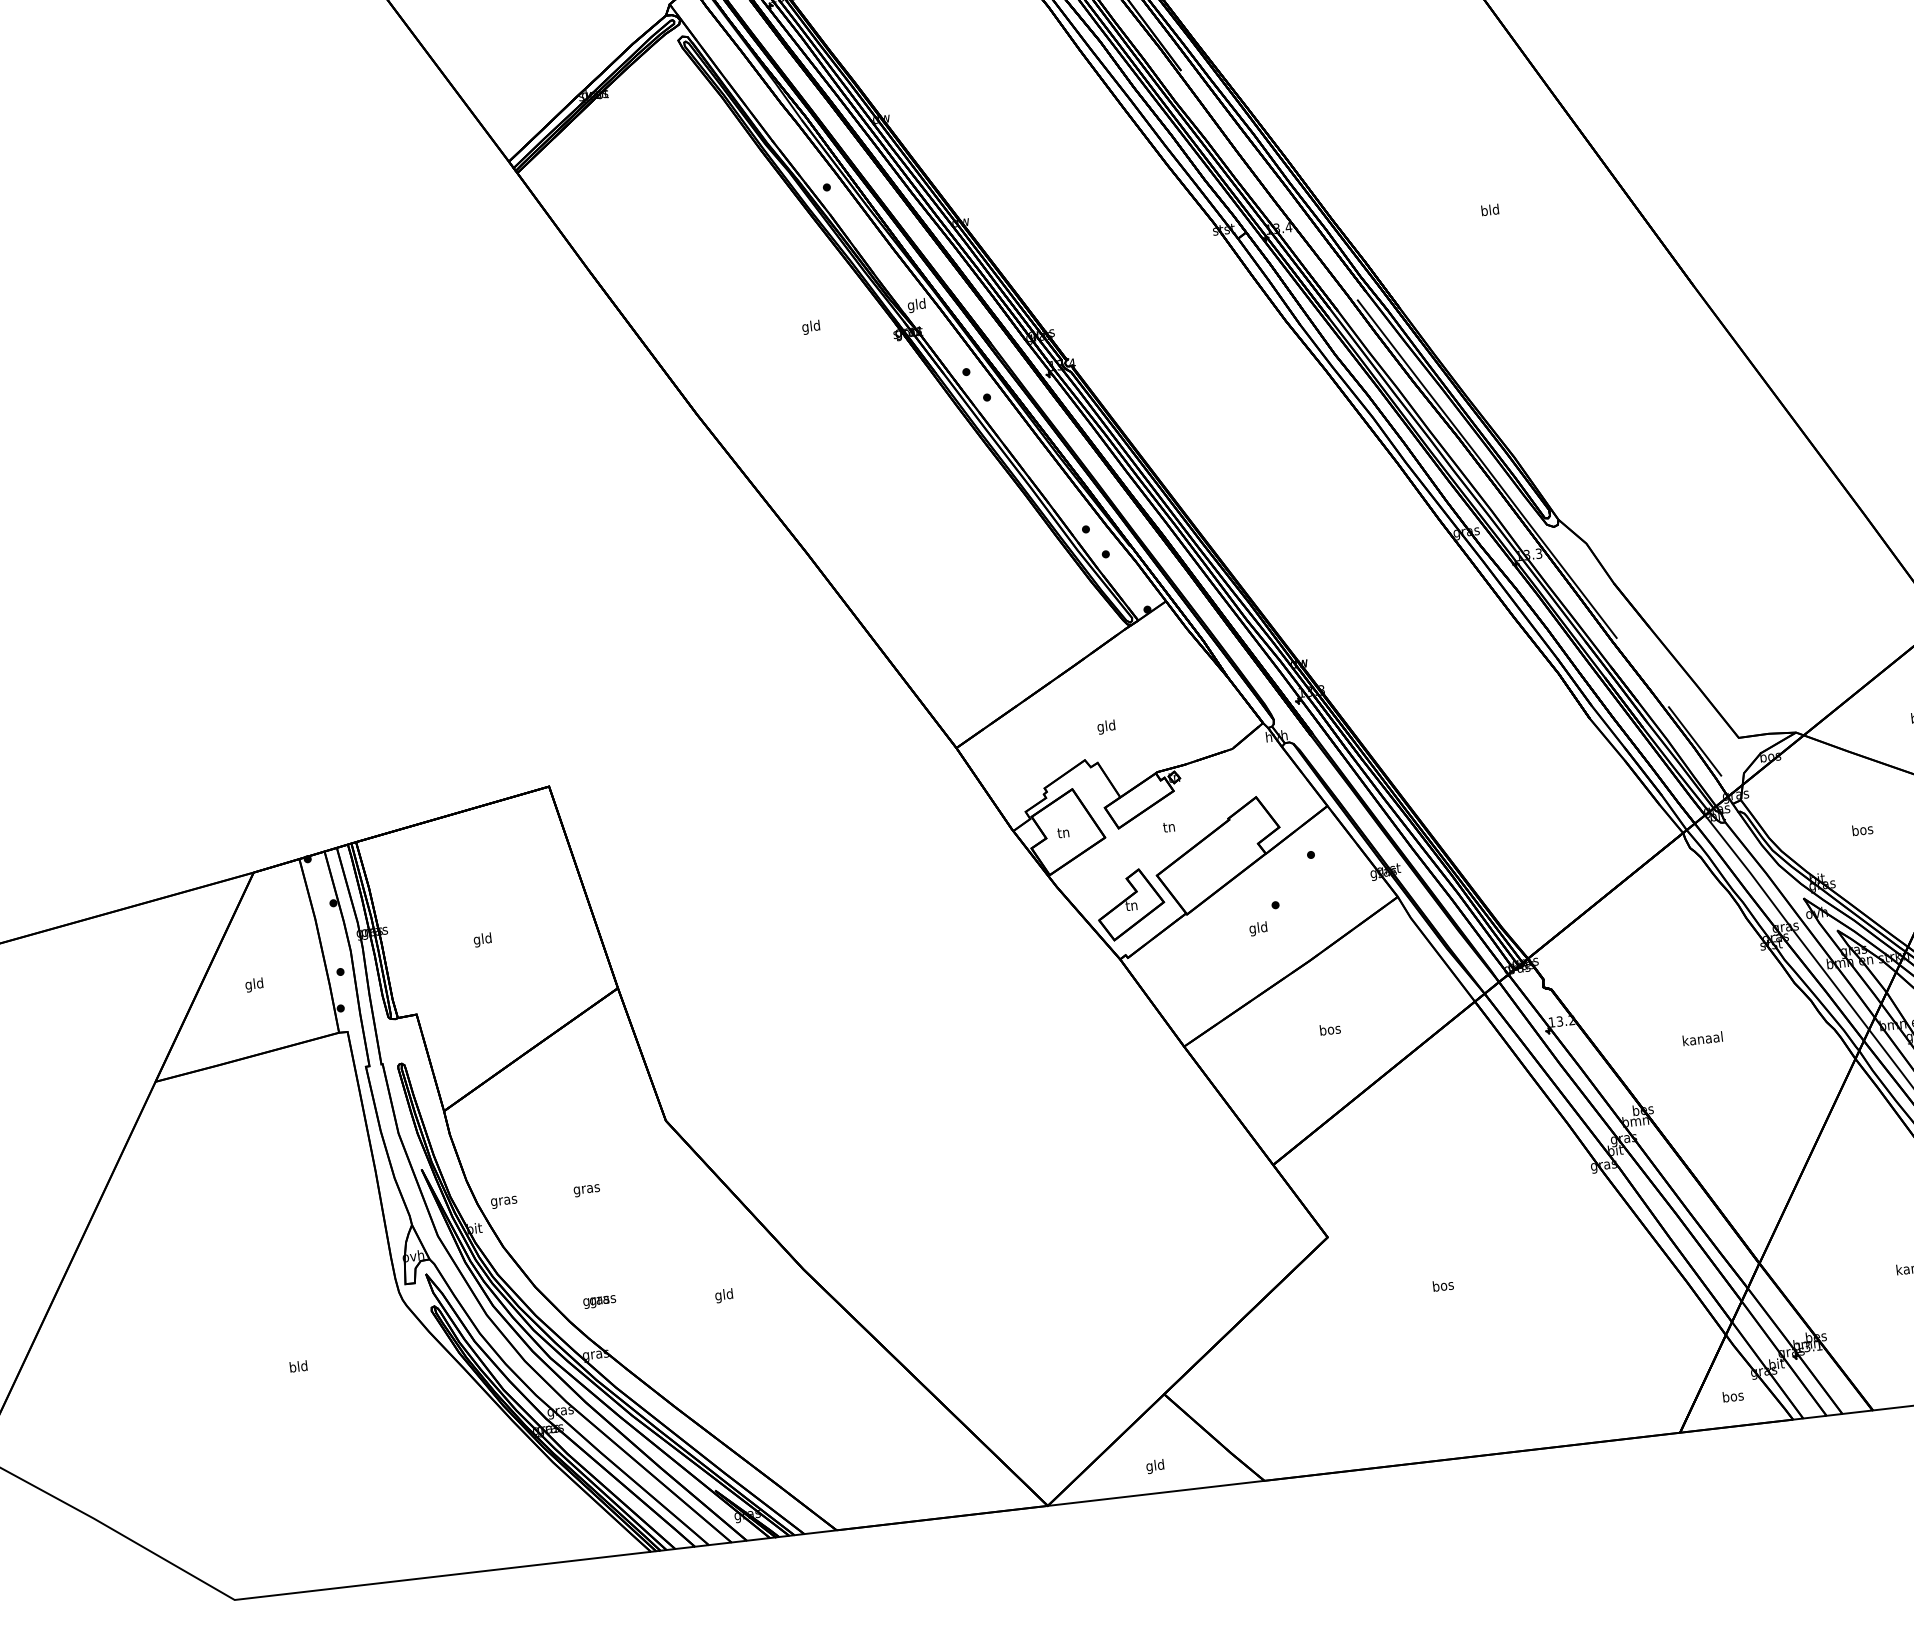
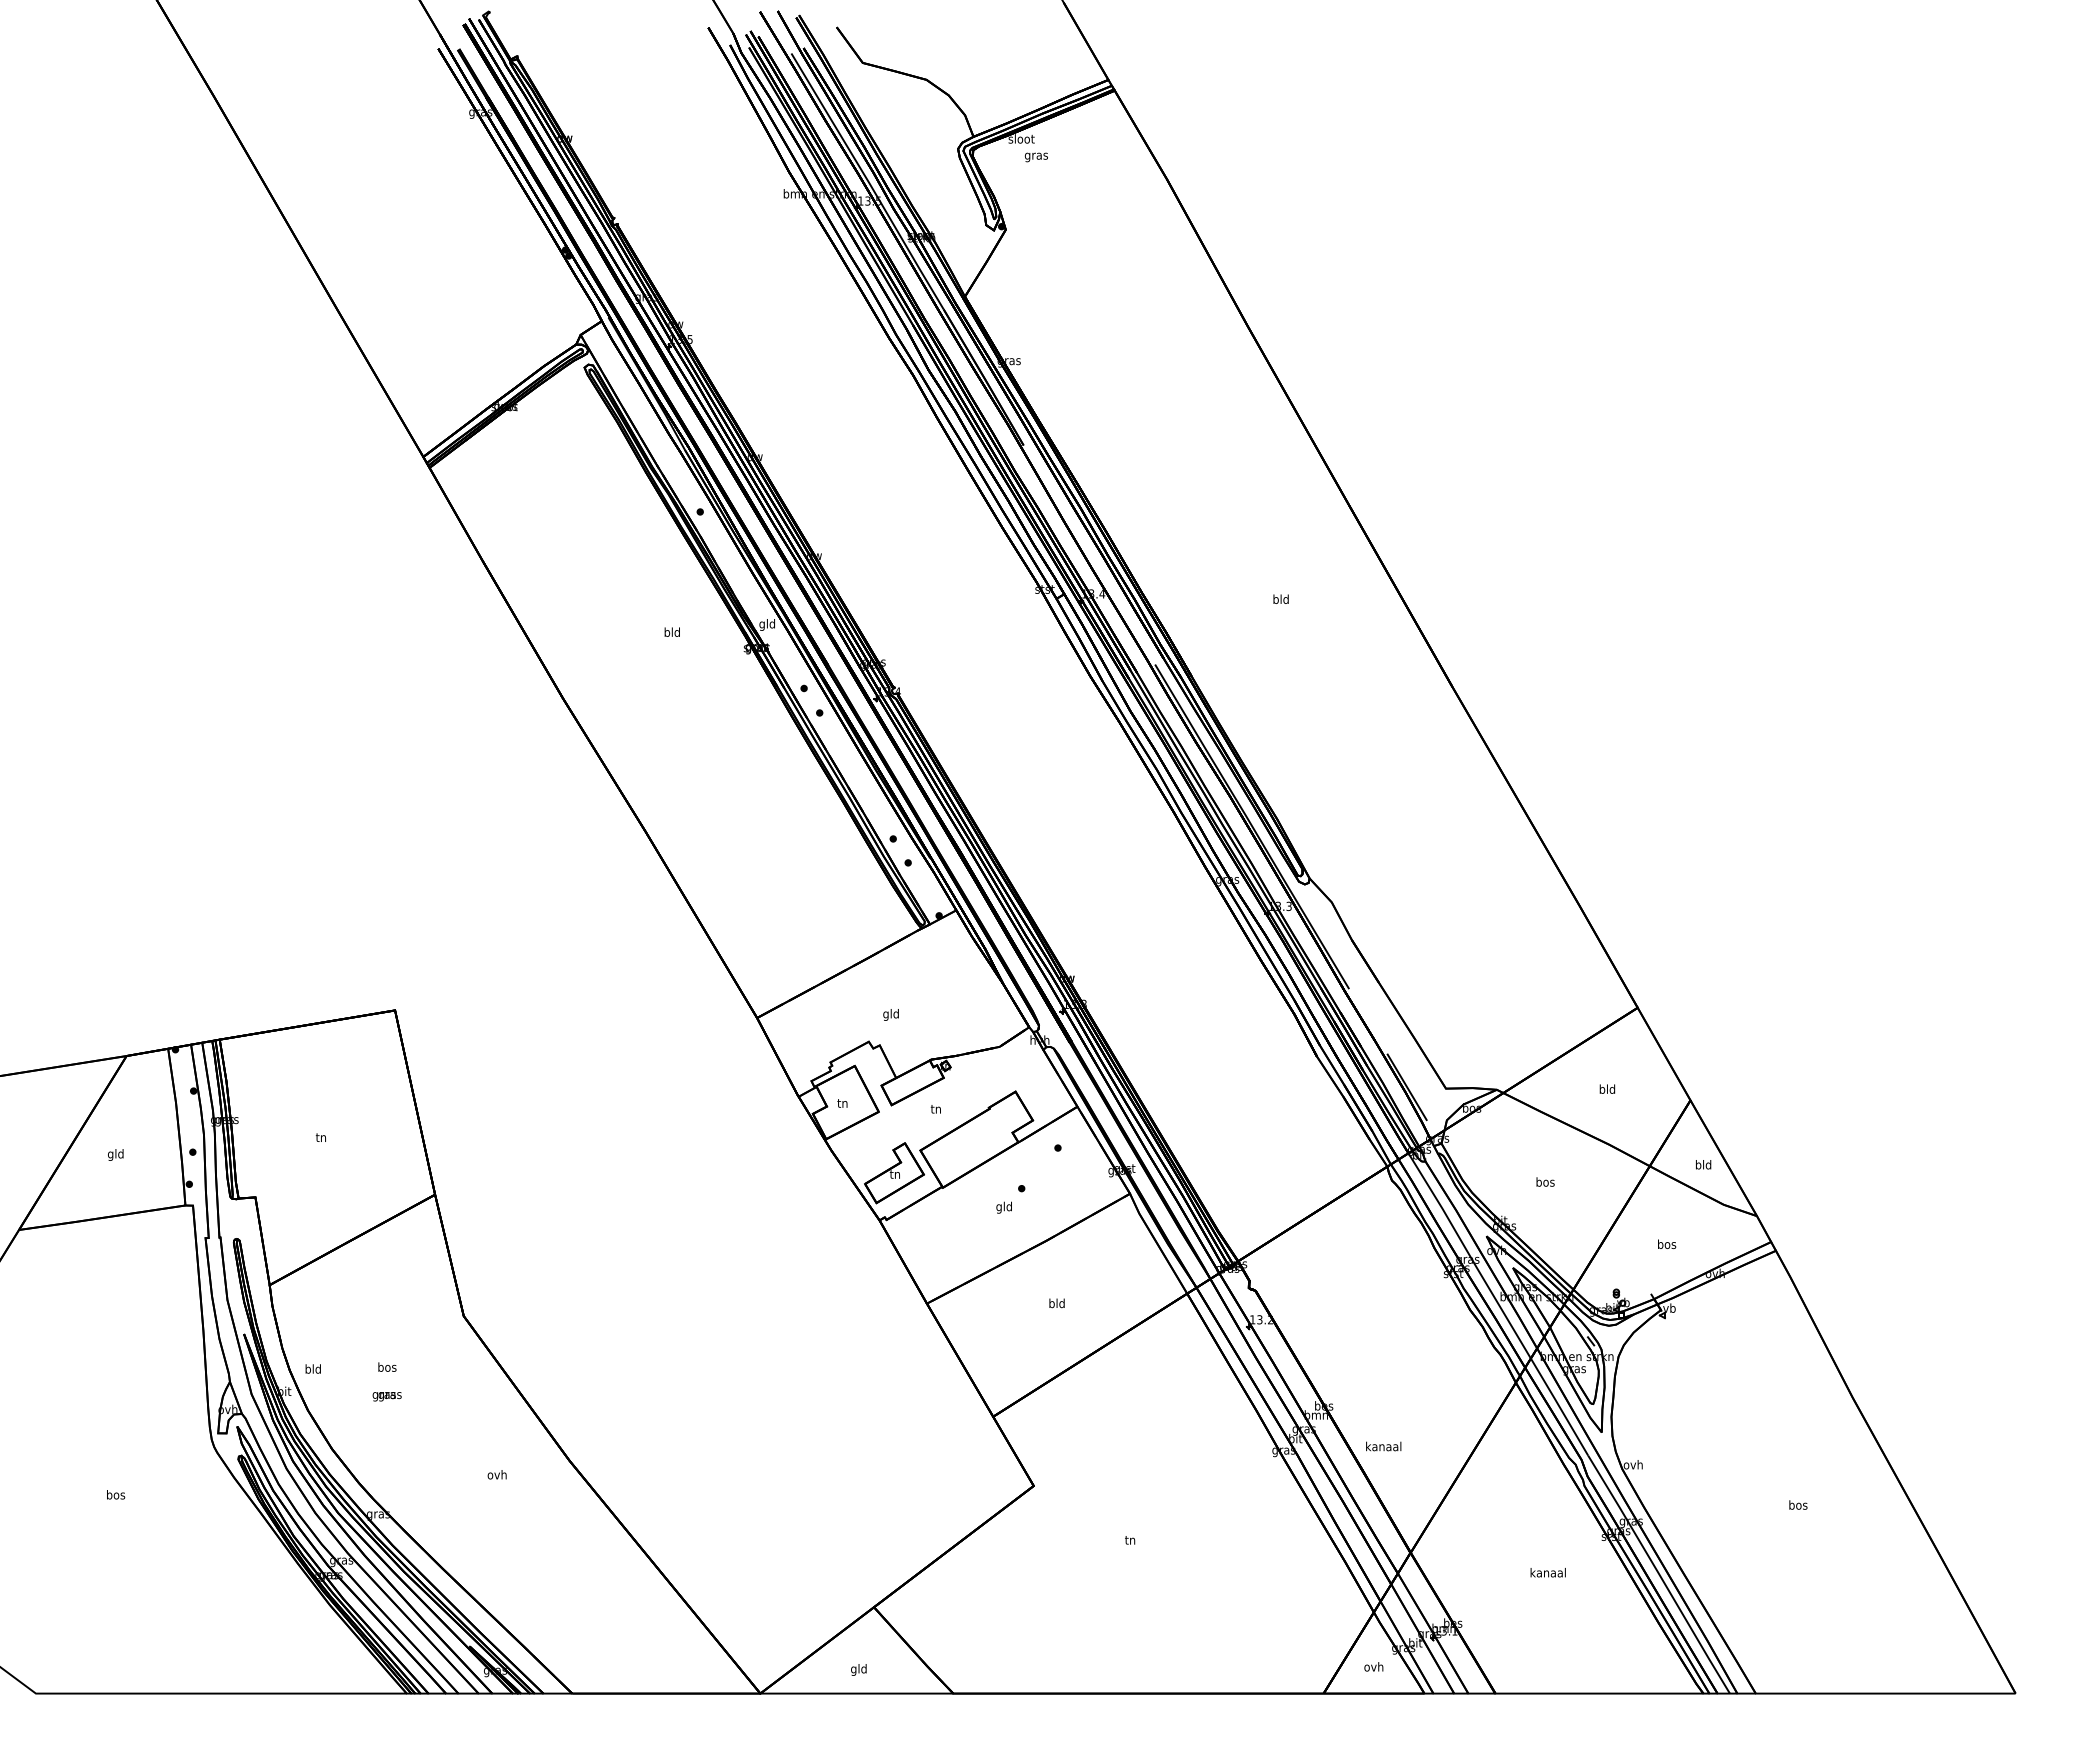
text: (805, 328) -> (667, 633), gld -> bld
text: (482, 940) -> (320, 1138), gld -> tn
text: (1330, 1029) -> (1057, 1303), bos -> bld
text: (1702, 1038) -> (1383, 1446), moved
text: (585, 1189) -> (386, 1368), gras -> bos
text: (503, 1201) -> (312, 1370), gras -> bld
text: (1443, 1284) -> (1130, 1539), bos -> tn
text: (723, 1295) -> (496, 1475), gld -> ovh
text: (598, 1301) -> (386, 1396), moved
text: (299, 1366) -> (116, 1494), bld -> bos
text: (1732, 1395) -> (1373, 1666), bos -> ovh

